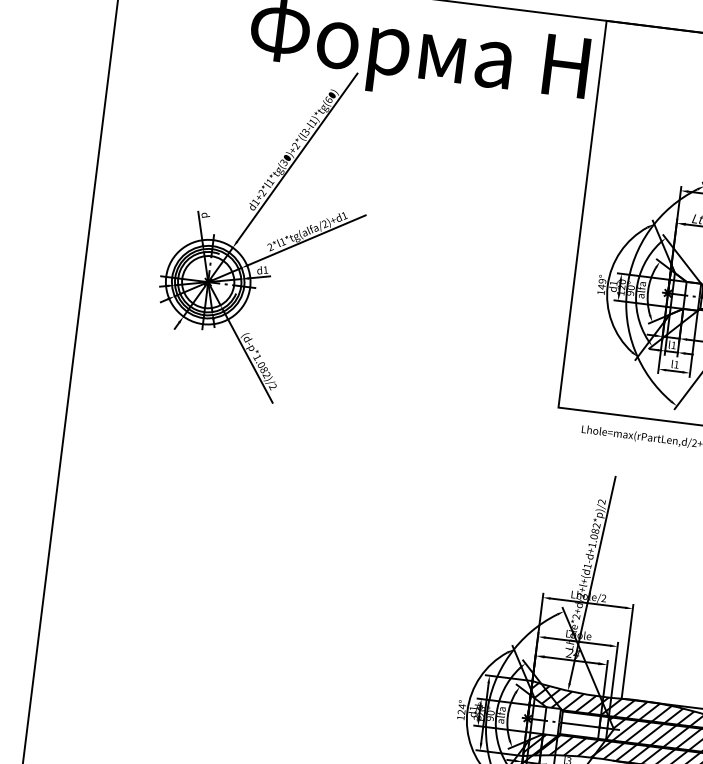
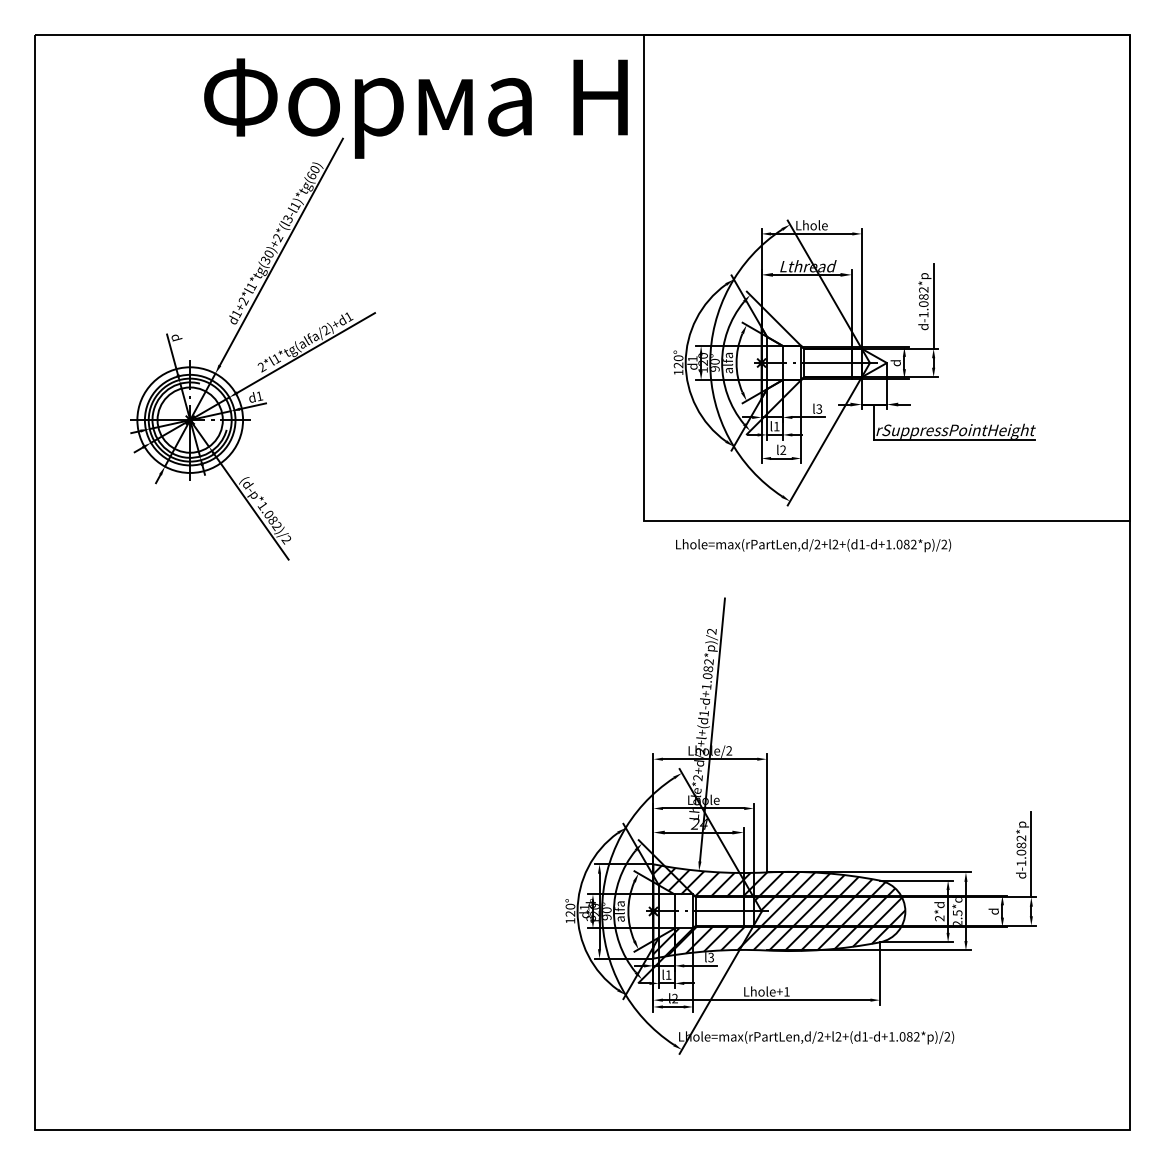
text: (602, 283) -> (678, 361), 149° -> 120°
text: (676, 364) -> (783, 449), l1 -> l2
text: (462, 706) -> (570, 906), 124° -> 120°

